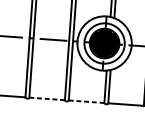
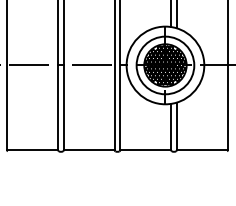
line: (47, 99) -> (89, 150), dashed -> solid
line: (87, 101) -> (146, 150), dashed -> solid

